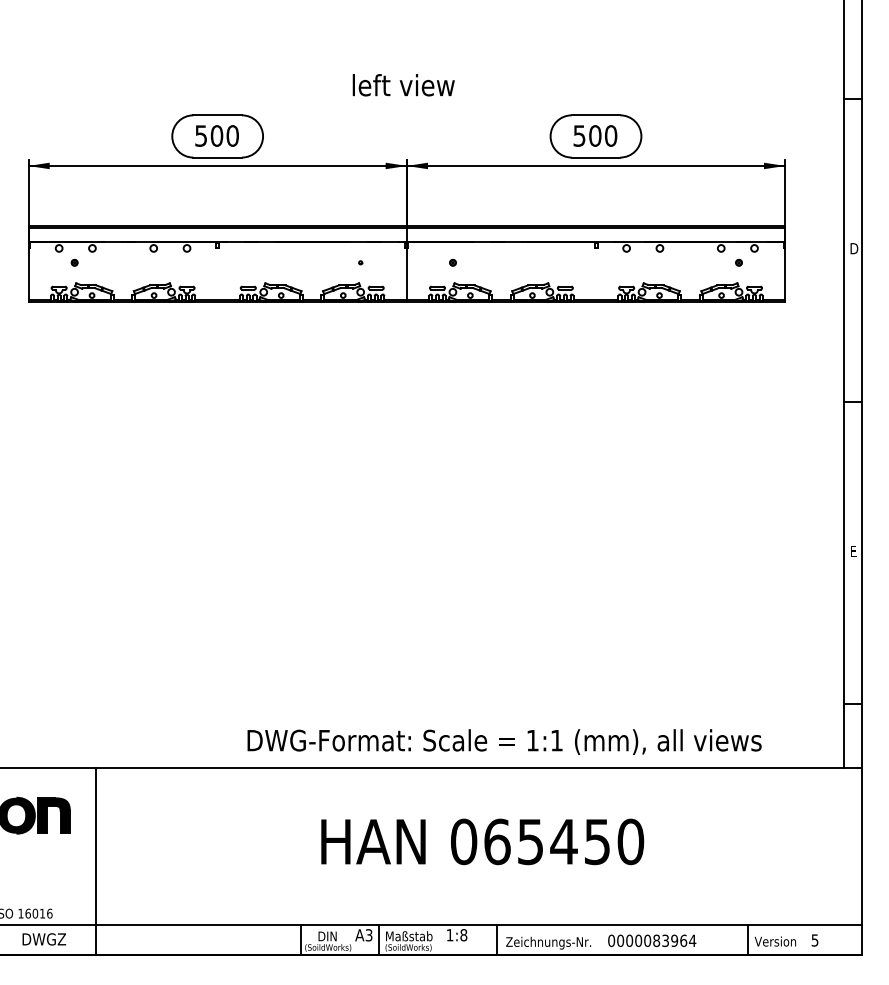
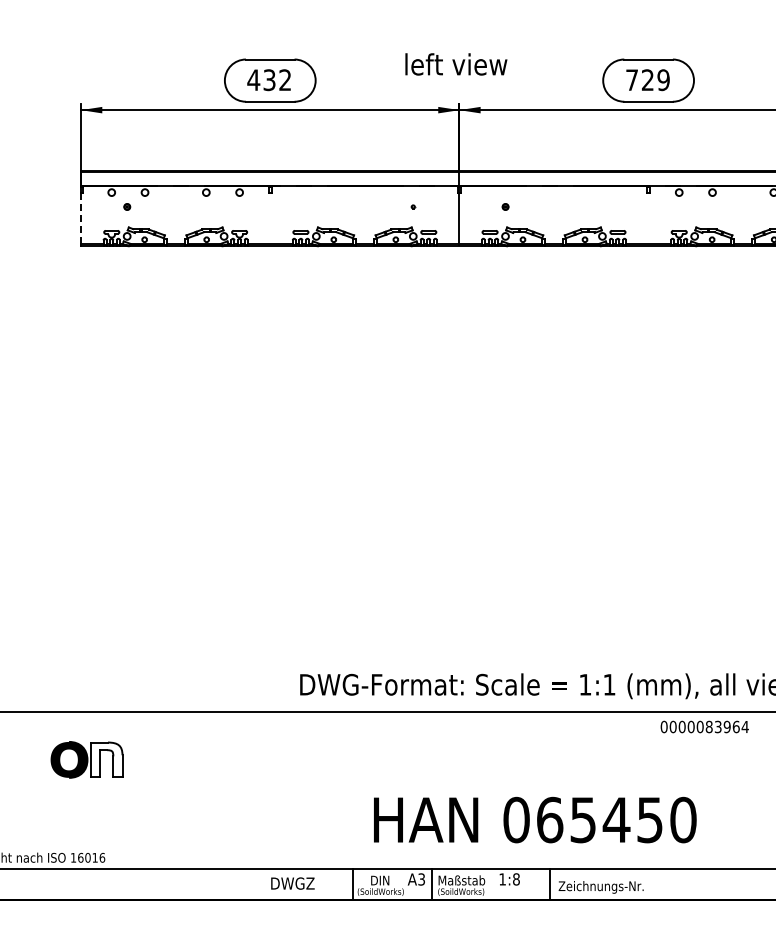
text: (403, 85) -> (456, 64), moved
text: (216, 135) -> (269, 79), 500 -> 432
text: (595, 135) -> (648, 79), 500 -> 729
line: (28, 274) -> (81, 218), solid -> dashed
fill: (53, 815) -> (106, 759), removed
text: (482, 841) -> (535, 819), moved
line: (96, 861) -> (149, 805), removed
text: (44, 939) -> (293, 883), moved
text: (652, 940) -> (705, 726), moved

